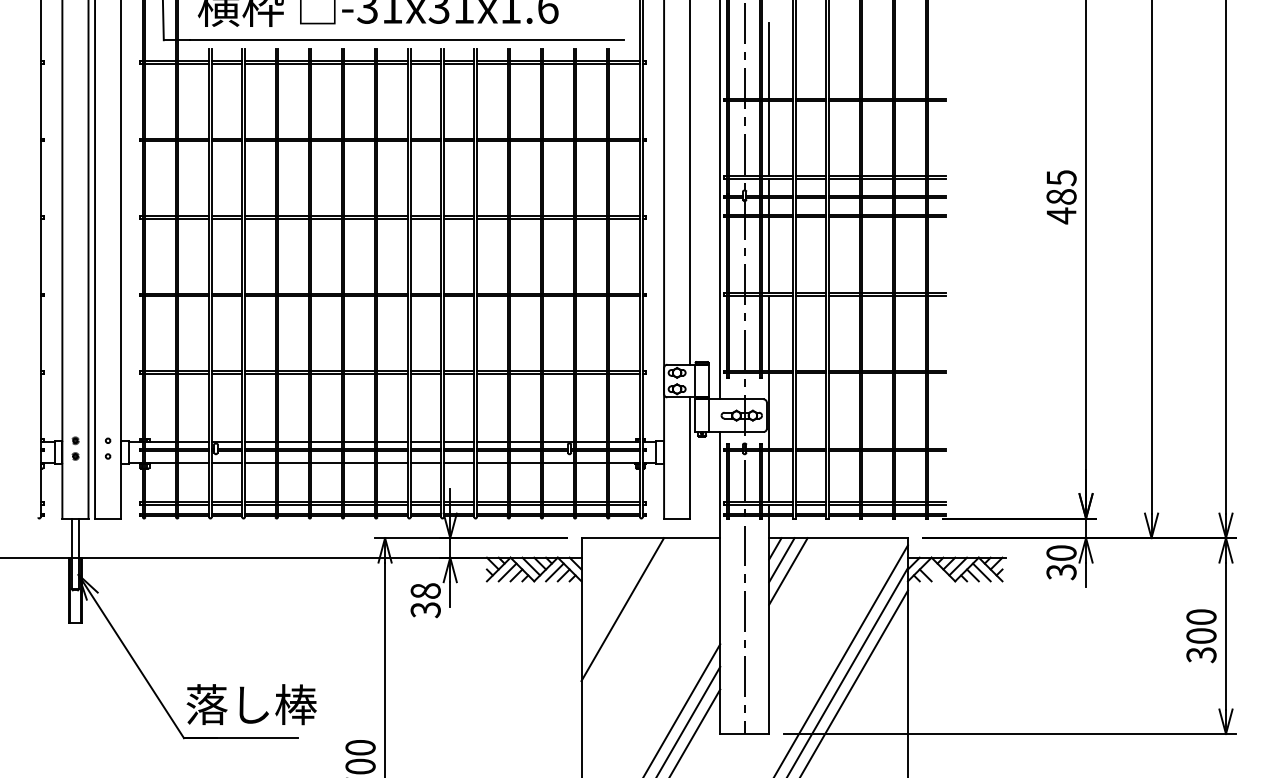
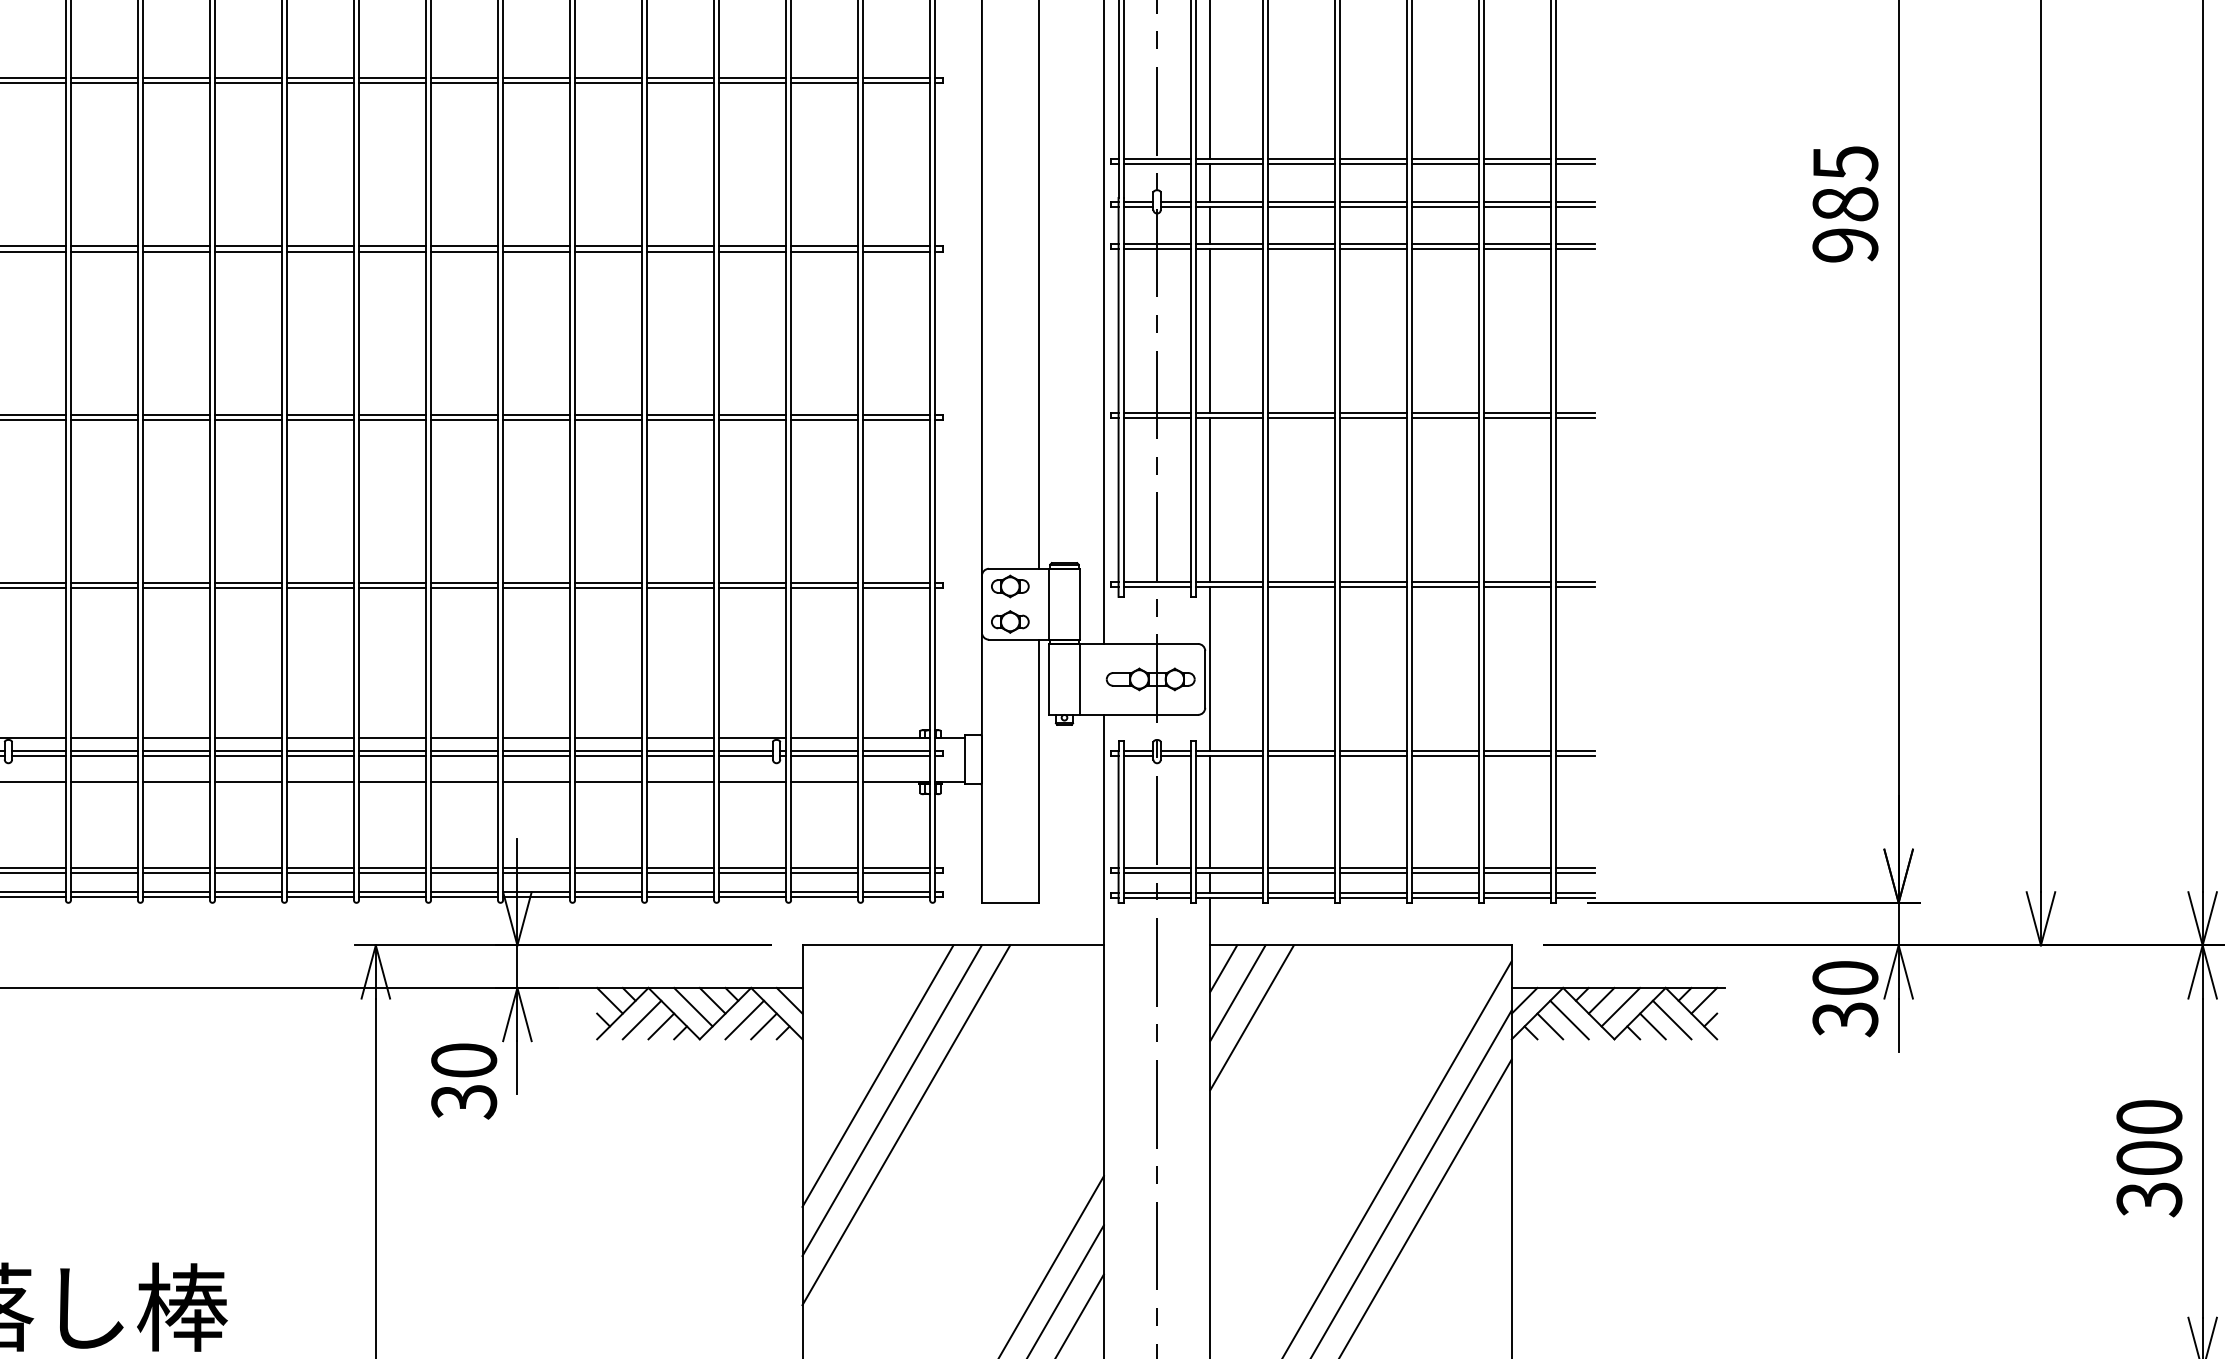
text: (1061, 215) -> (1845, 244), 485 -> 985
line: (934, 572) -> (1569, 1020), added
text: (425, 590) -> (463, 1059), 38 -> 30
line: (615, 598) -> (876, 1076), added
line: (629, 620) -> (906, 1124), added

